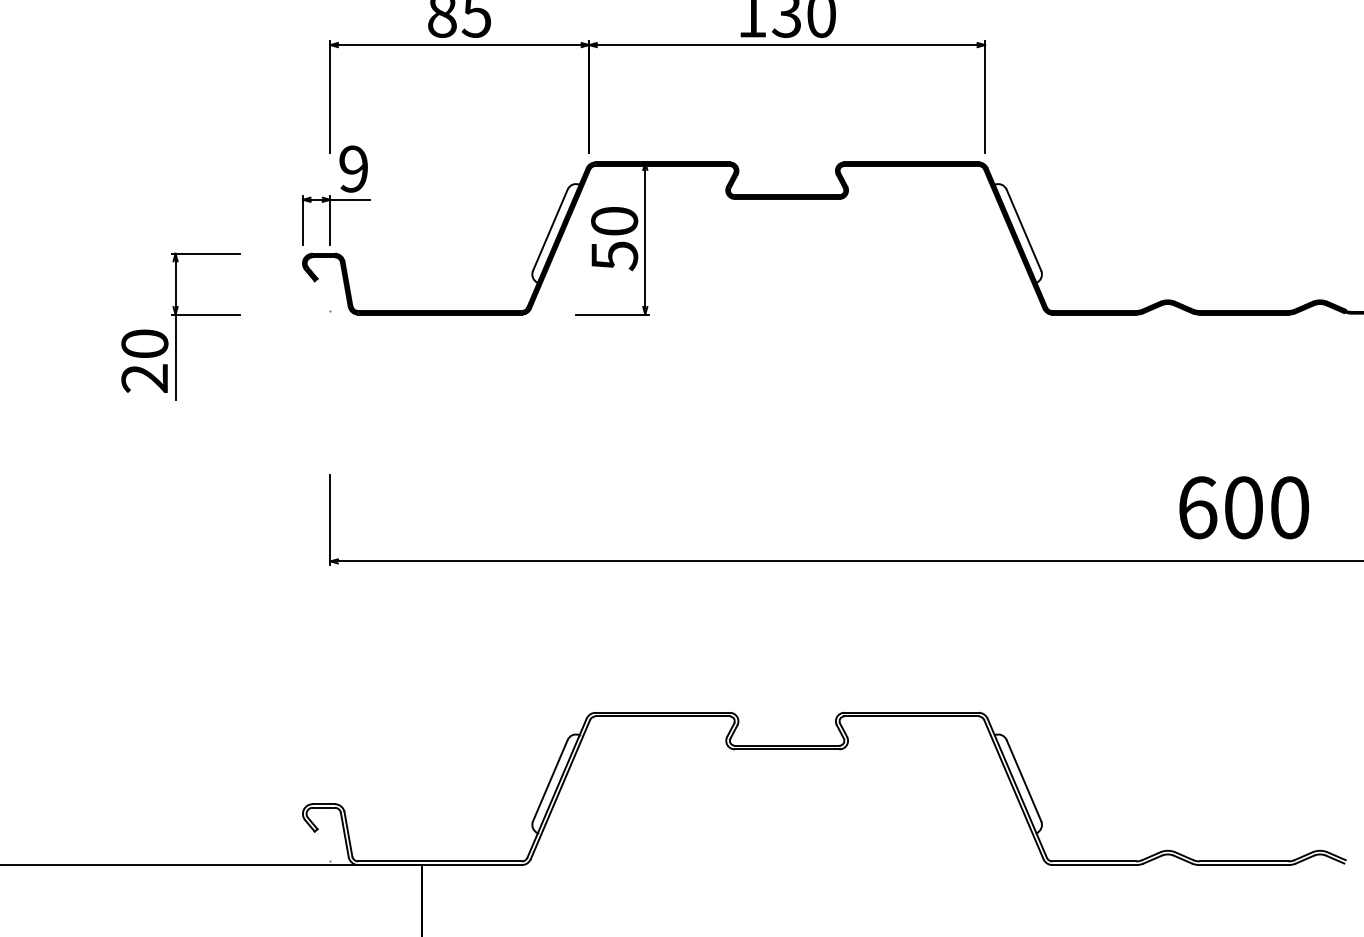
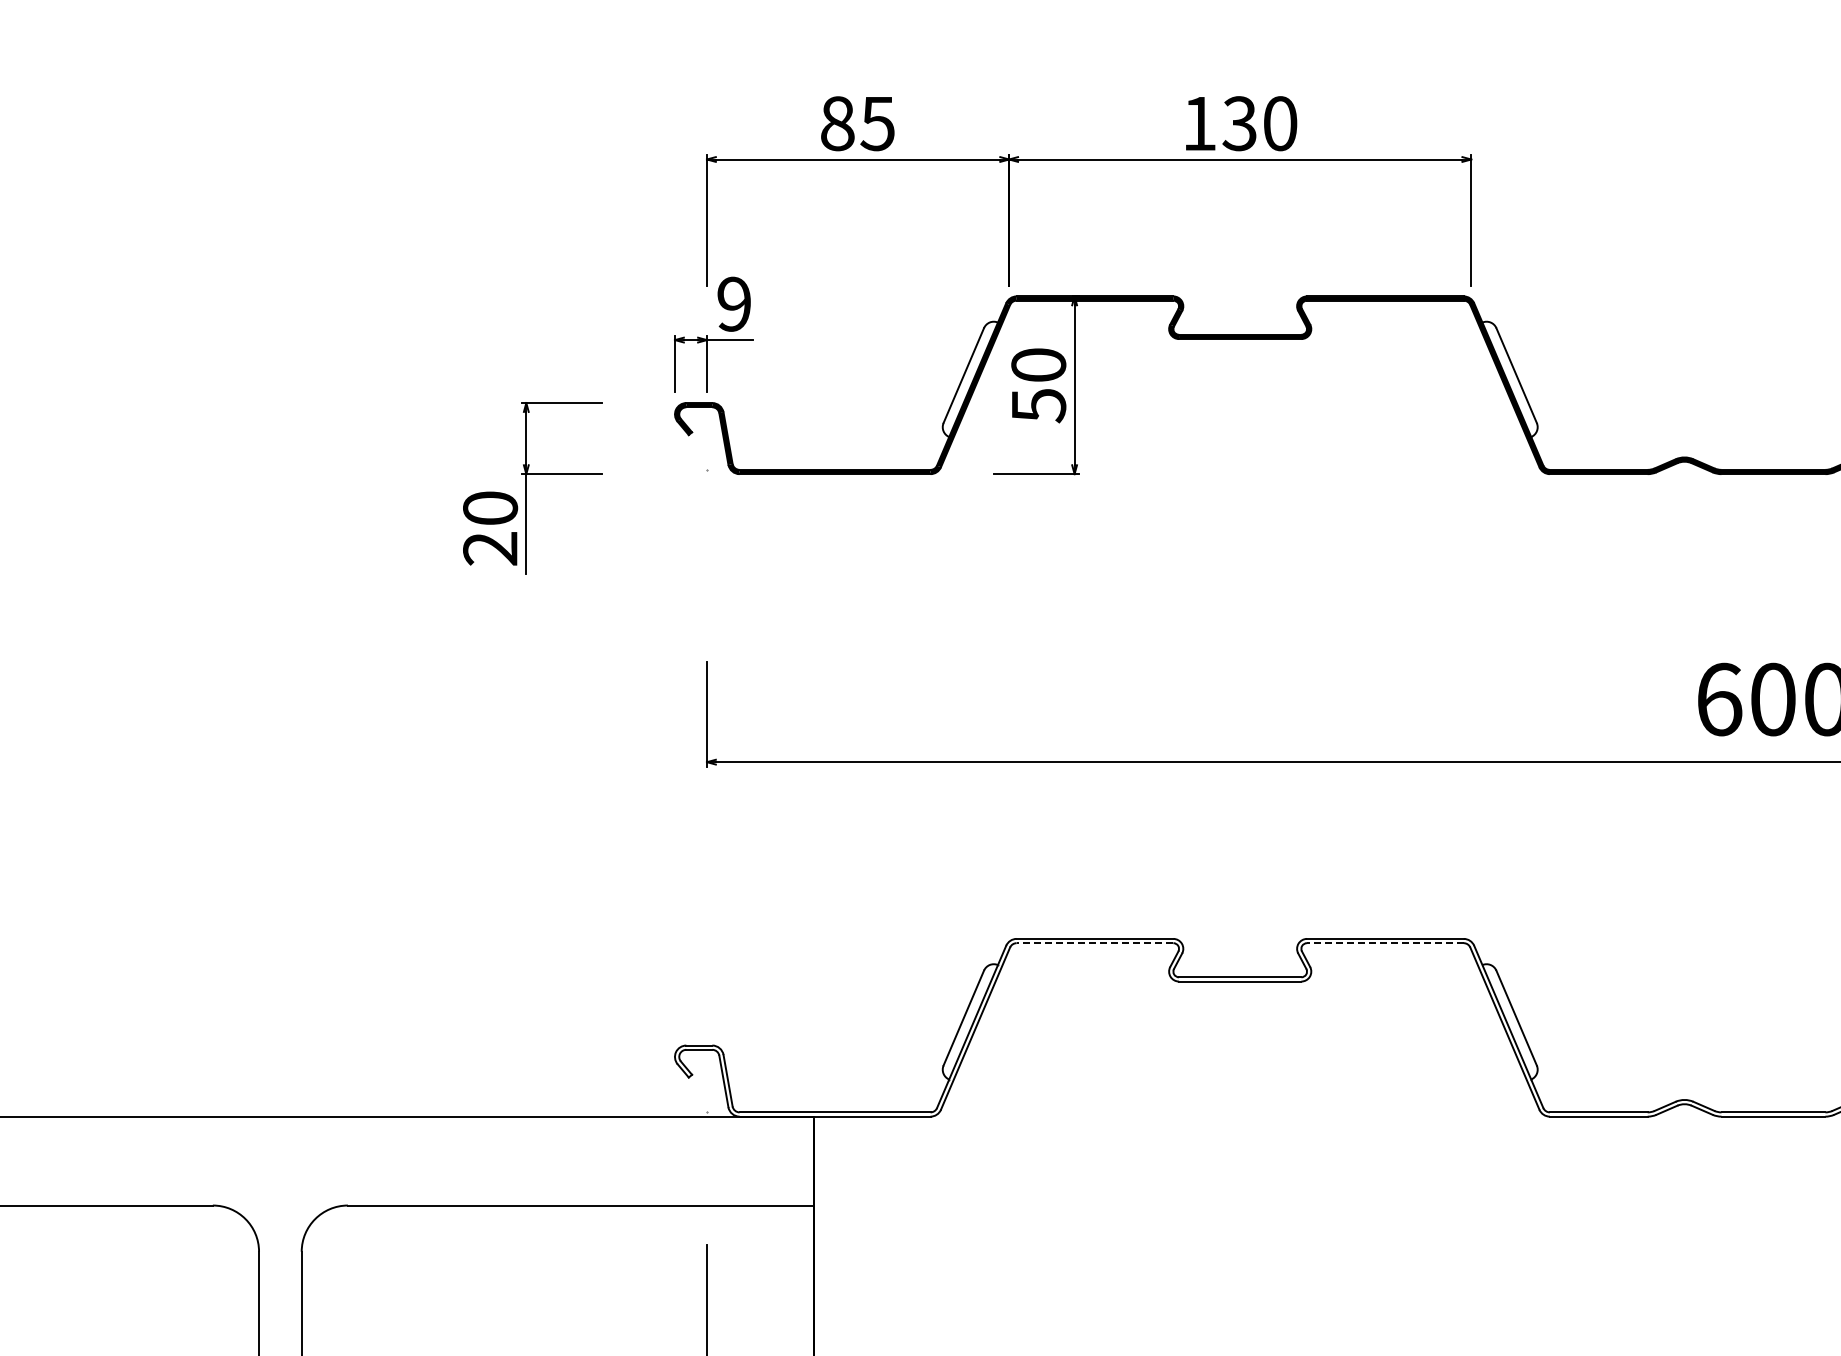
line: (662, 716) -> (1094, 943), solid -> dashed
line: (910, 716) -> (1384, 943), solid -> dashed

